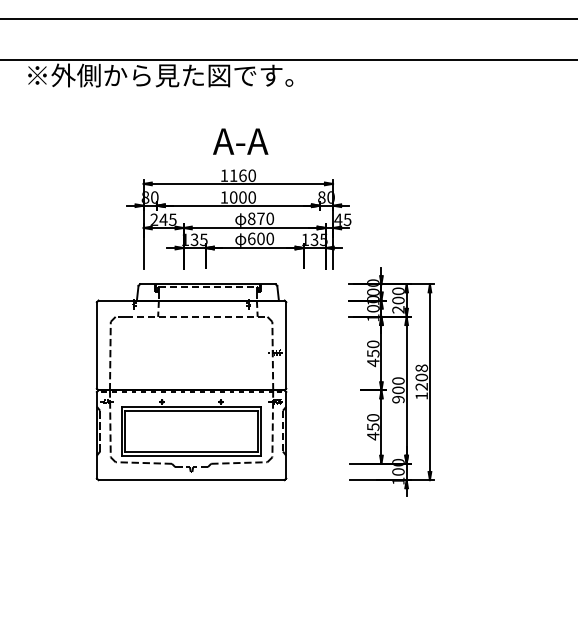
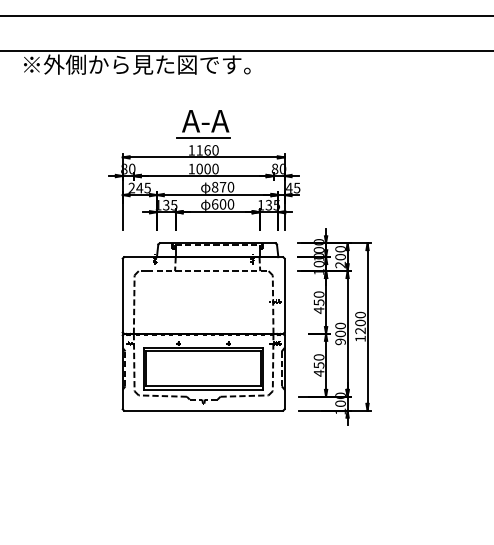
line: (238, 161) -> (203, 138), added
text: (421, 367) -> (360, 314), 1208 -> 1200
part: (191, 381) -> (203, 326), moved

